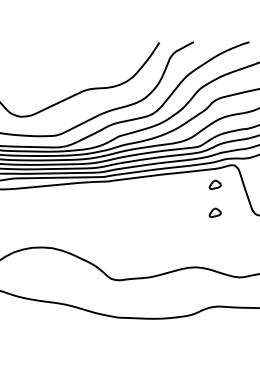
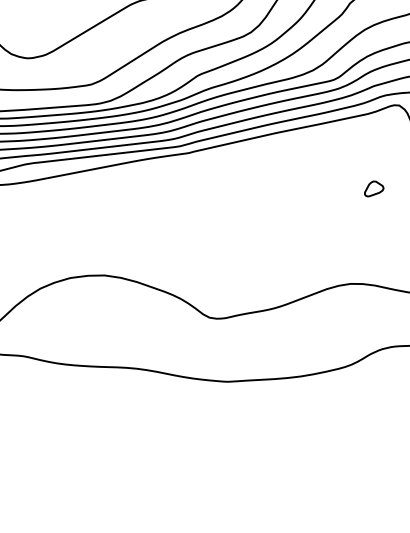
part: (214, 184) -> (367, 140), removed

